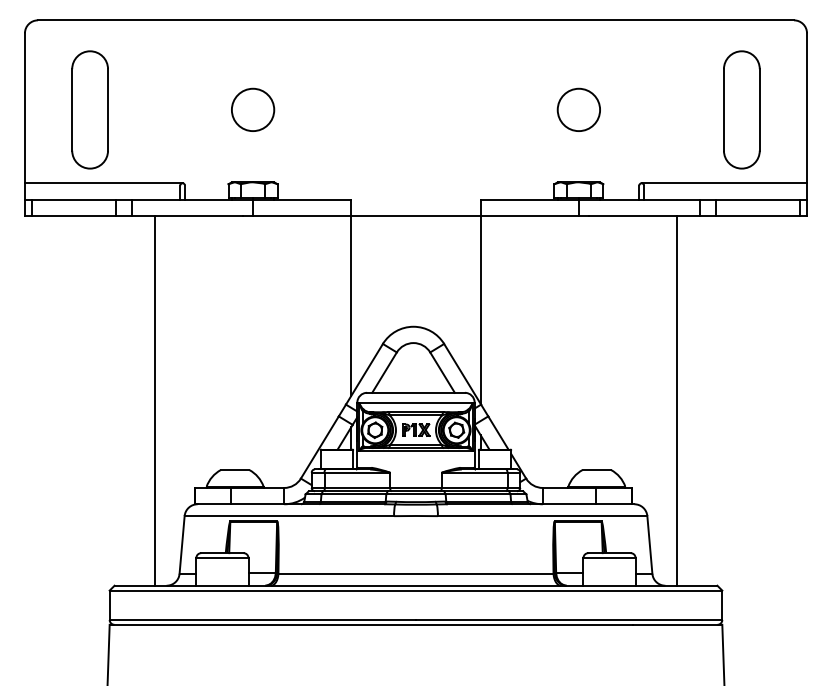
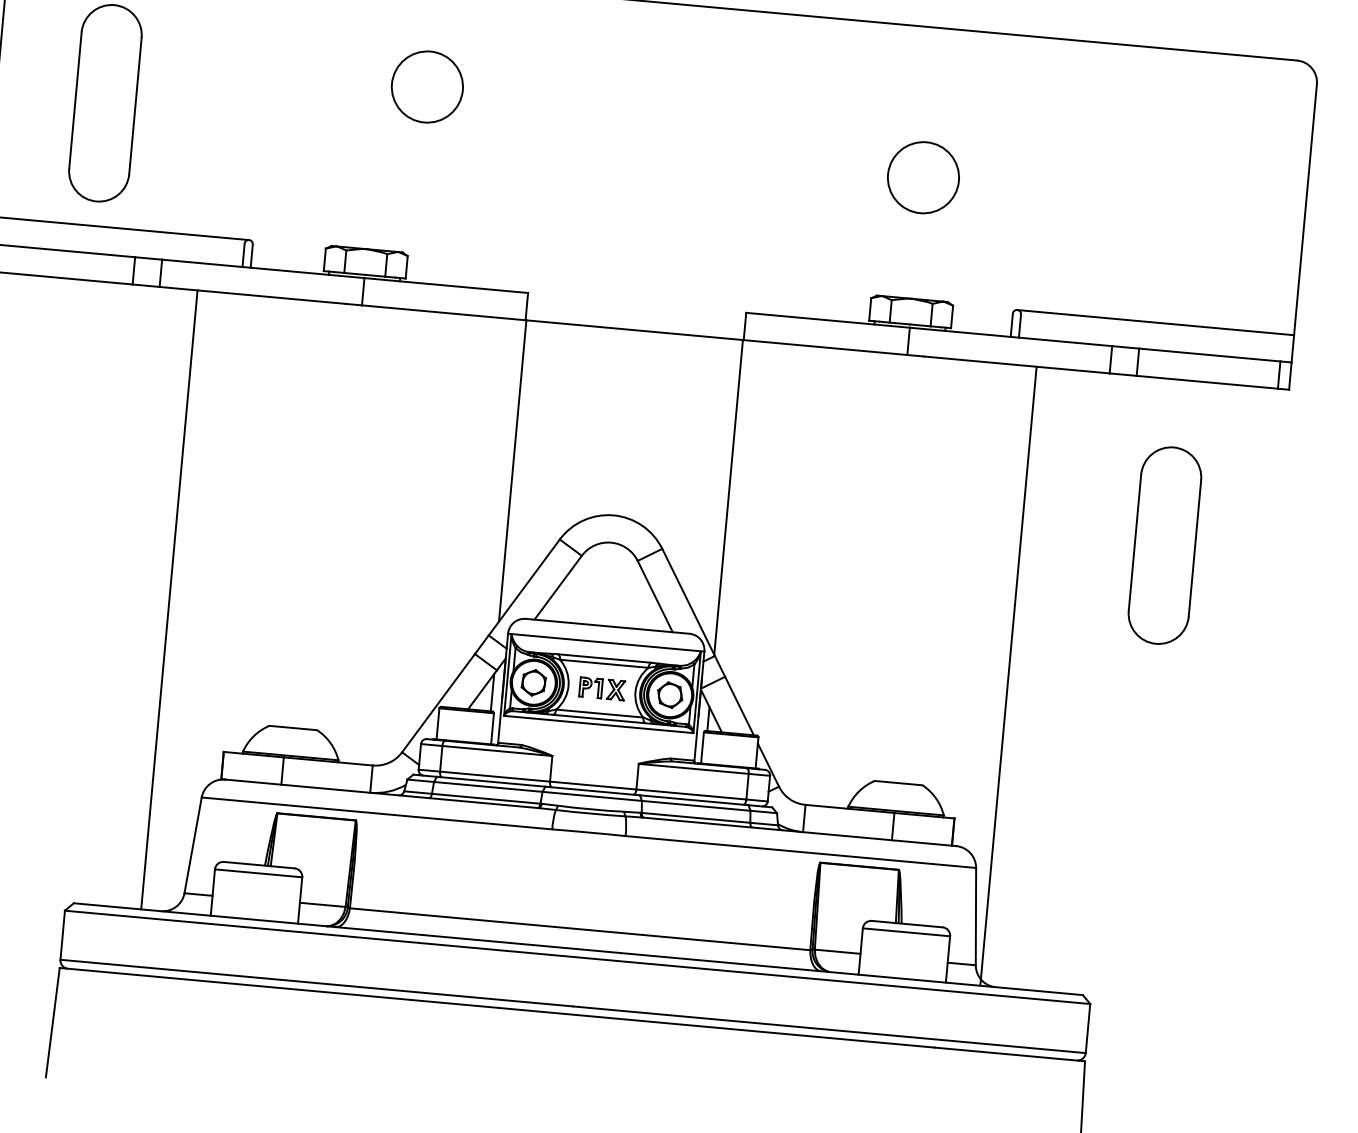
circle: (253, 109) -> (428, 86), moved
part: (741, 109) -> (1164, 544), moved
line: (677, 400) -> (1009, 675), moved

